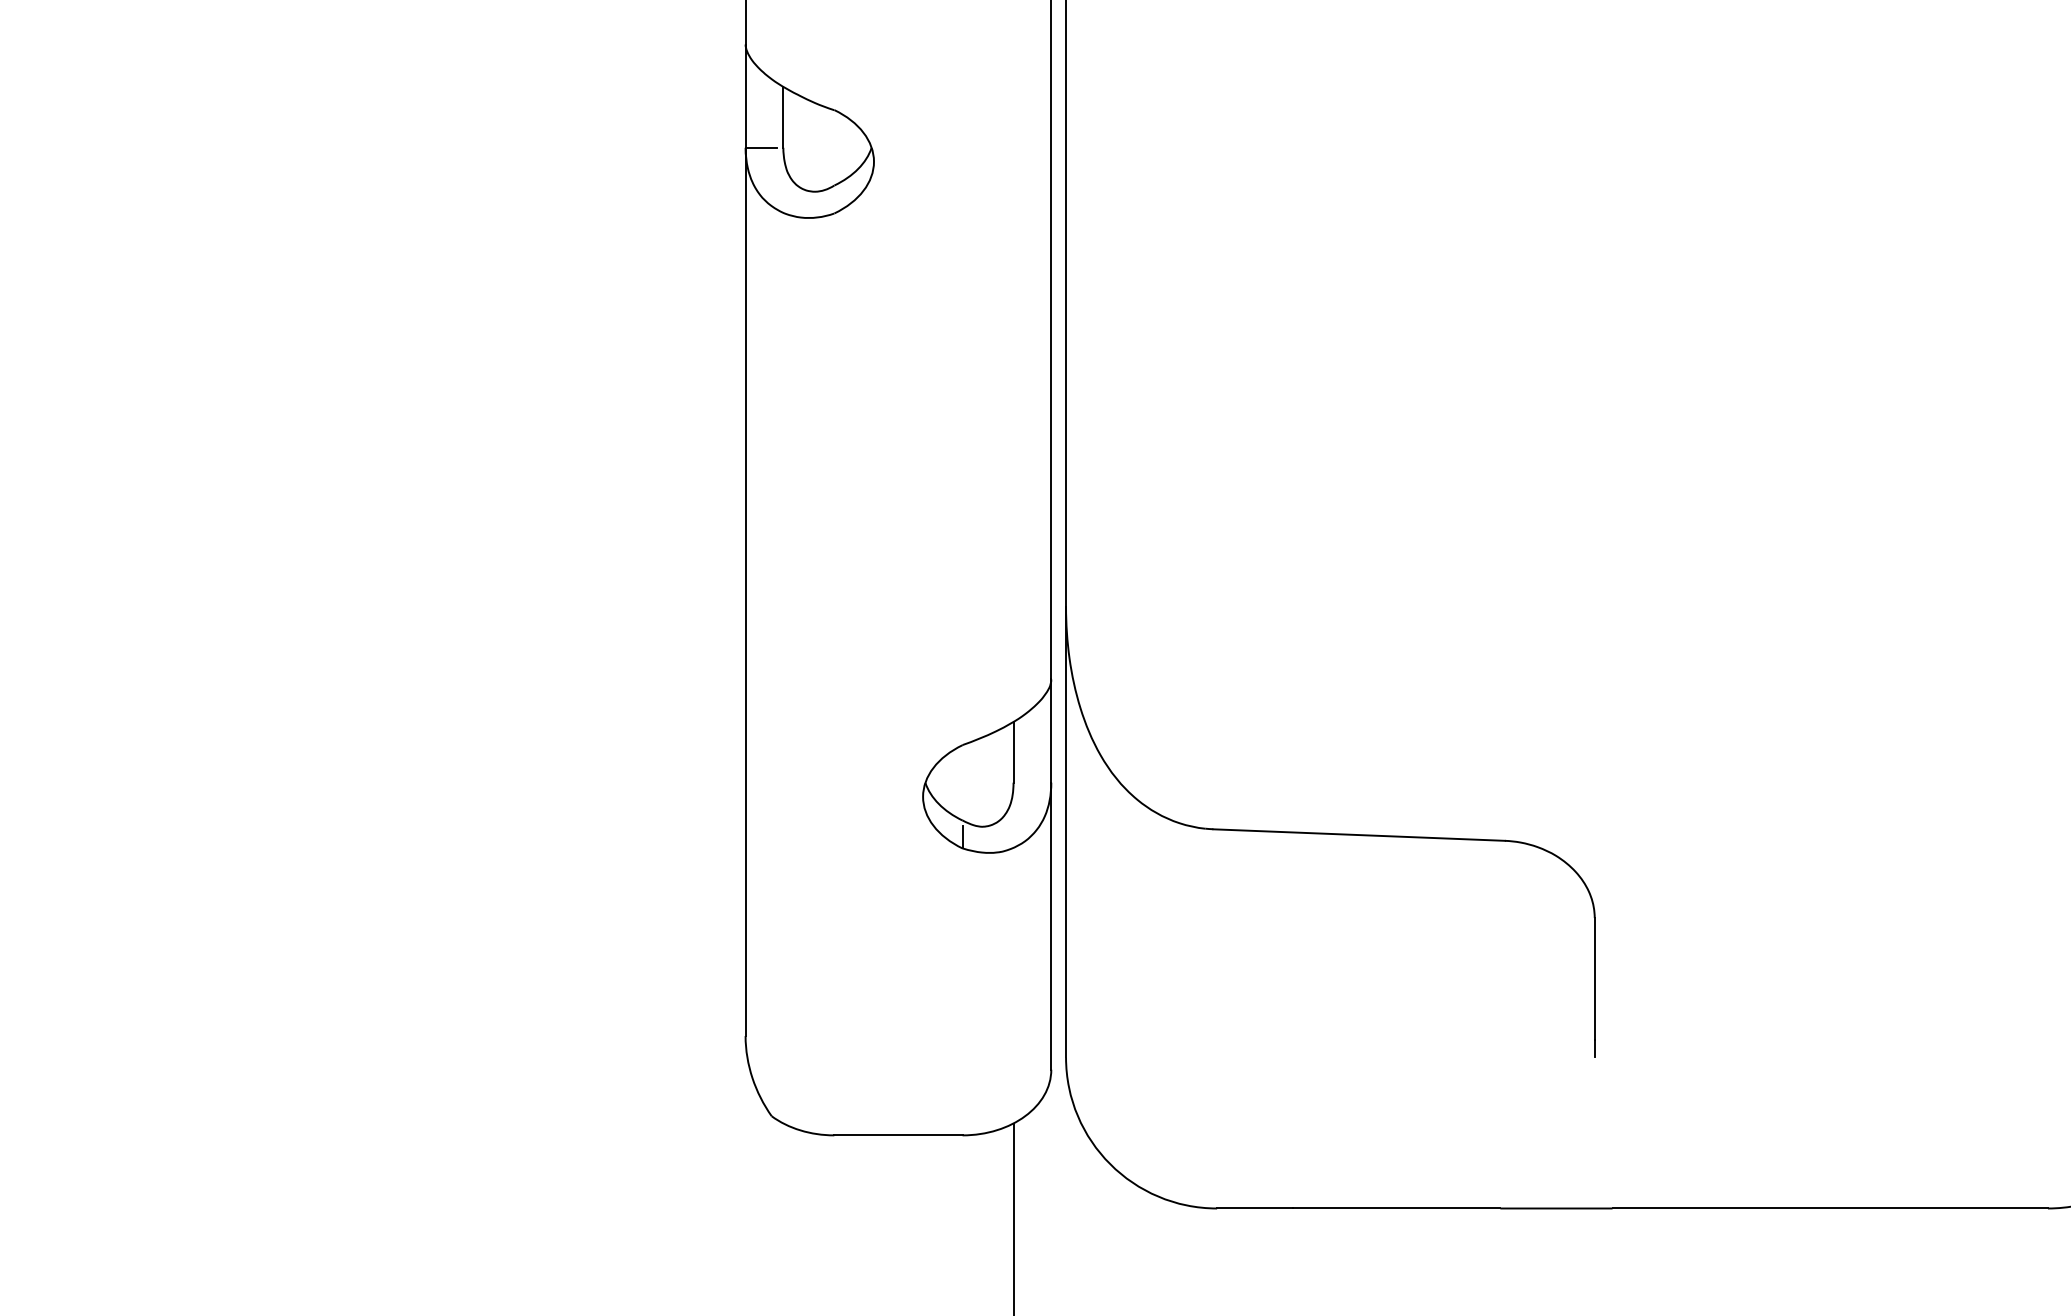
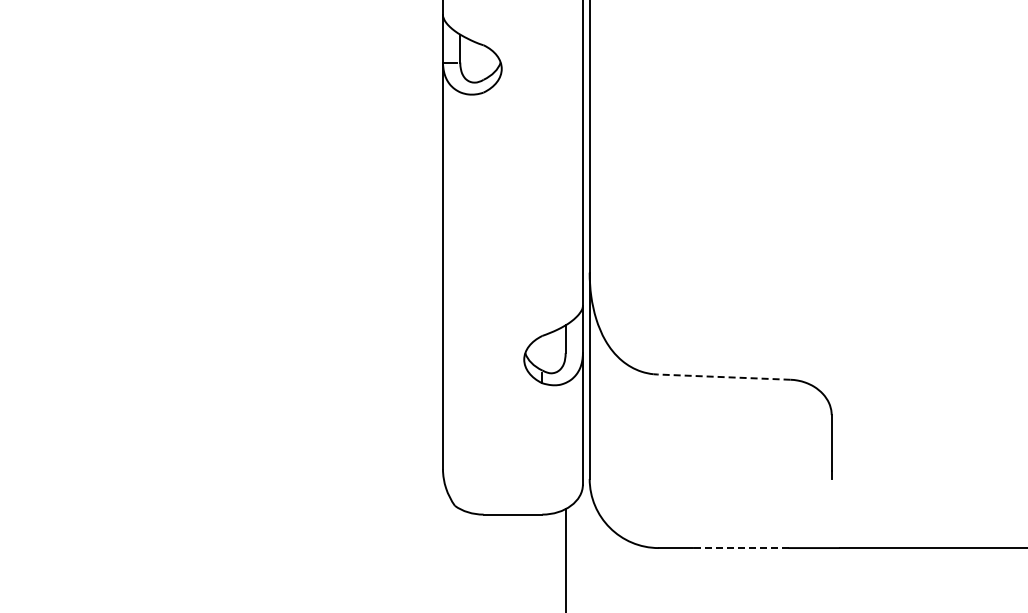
line: (1358, 835) -> (723, 377), solid -> dashed
line: (1395, 1209) -> (740, 548), solid -> dashed

